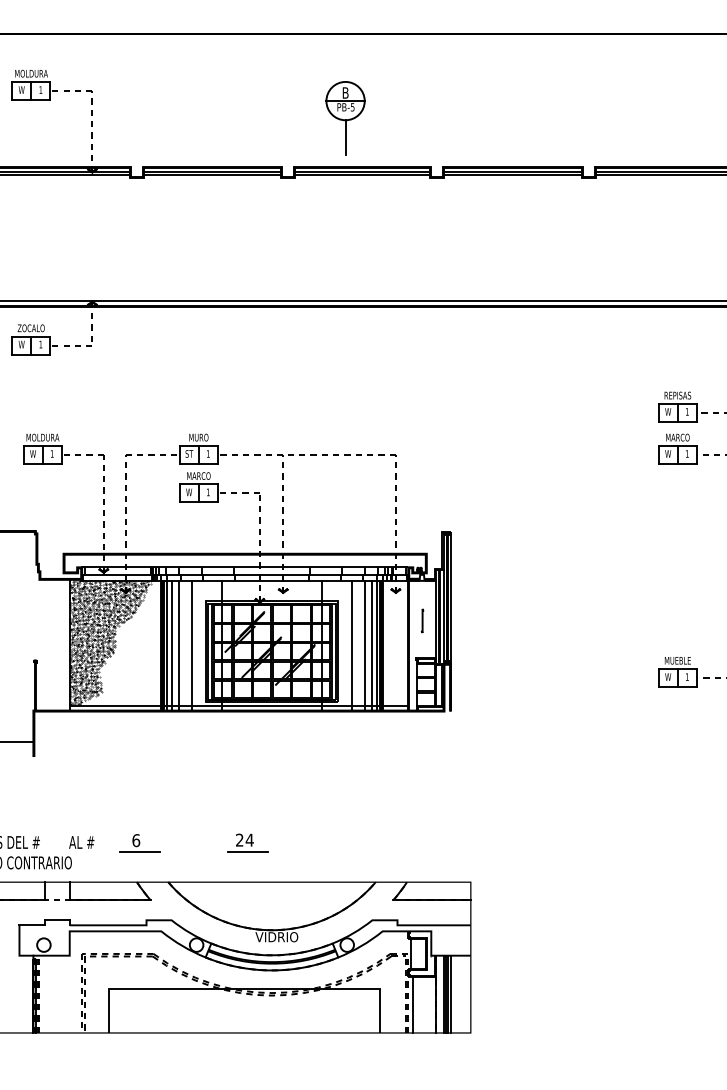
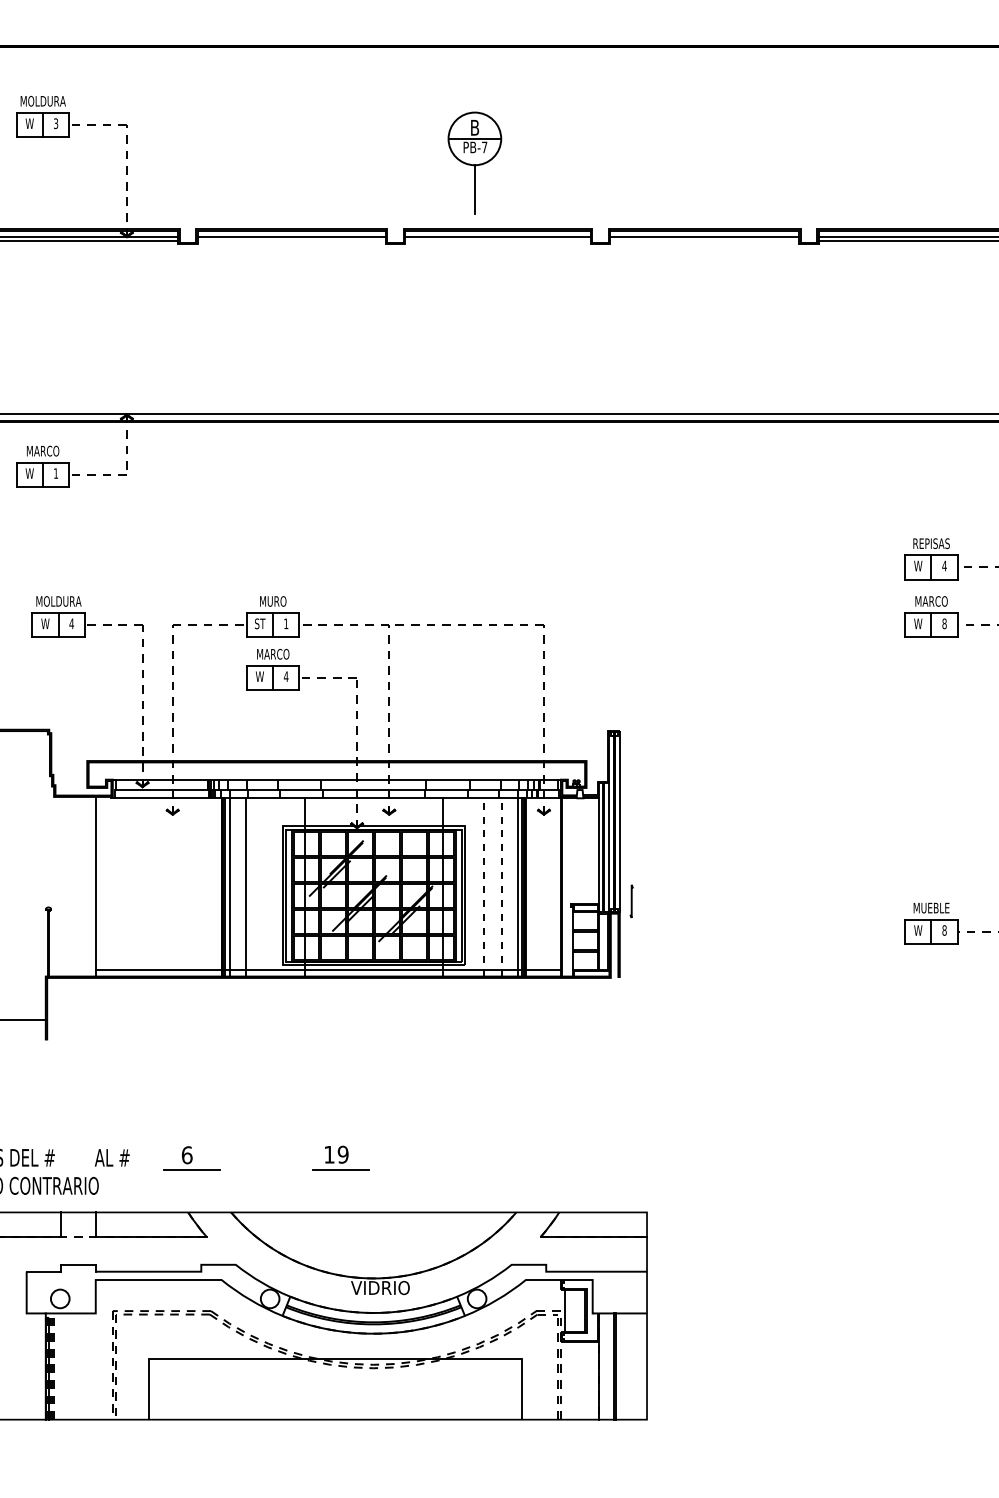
text: (41, 89) -> (56, 123), 1 -> 3
text: (352, 107) -> (484, 147), PB-5 -> PB-7
line: (212, 175) -> (291, 241), removed
line: (362, 175) -> (497, 241), removed
line: (512, 175) -> (704, 241), removed
text: (30, 327) -> (42, 450), ZOCALO -> MARCO
text: (687, 411) -> (944, 565), 1 -> 4
text: (52, 453) -> (71, 623), 1 -> 4
text: (687, 453) -> (944, 623), 1 -> 8
text: (207, 492) -> (285, 676), 1 -> 4
line: (422, 621) -> (631, 901), moved
hatch: (110, 642) -> (151, 883), removed
line: (172, 645) -> (236, 887), removed
line: (191, 645) -> (263, 887), removed
line: (351, 645) -> (483, 886), solid -> dashed
line: (364, 645) -> (501, 886), solid -> dashed
line: (372, 645) -> (511, 887), removed
text: (687, 677) -> (944, 930), 1 -> 8
text: (244, 840) -> (336, 1154), 24 -> 19
line: (443, 994) -> (609, 1366), removed
line: (450, 994) -> (619, 1366), removed
line: (413, 1004) -> (568, 1380), removed

